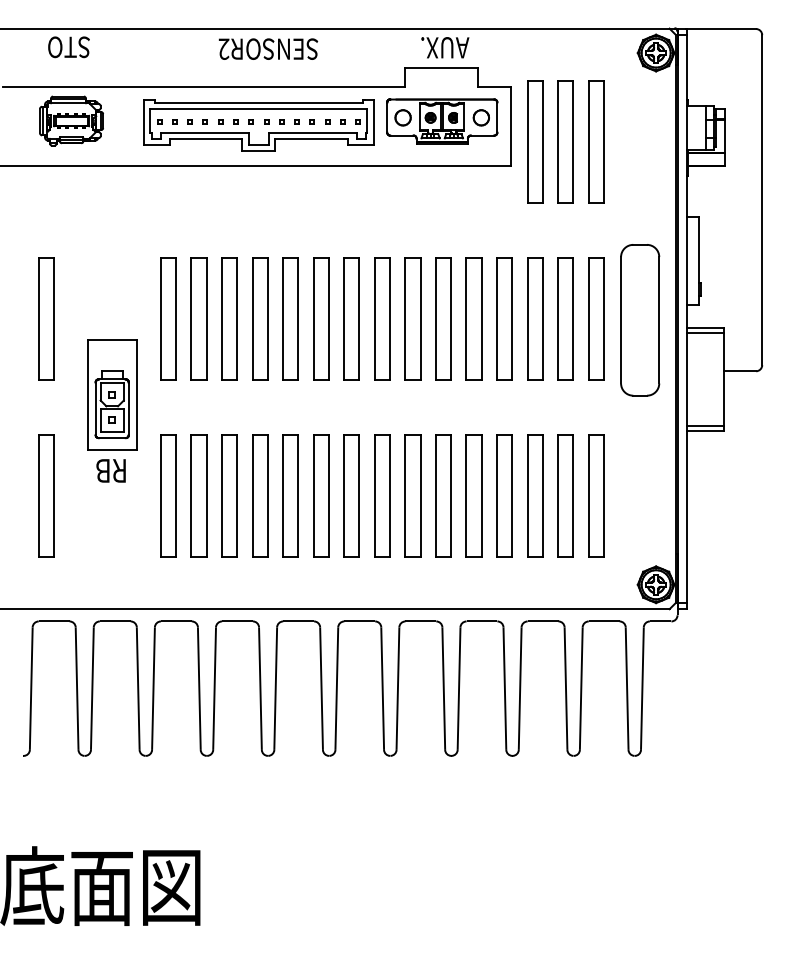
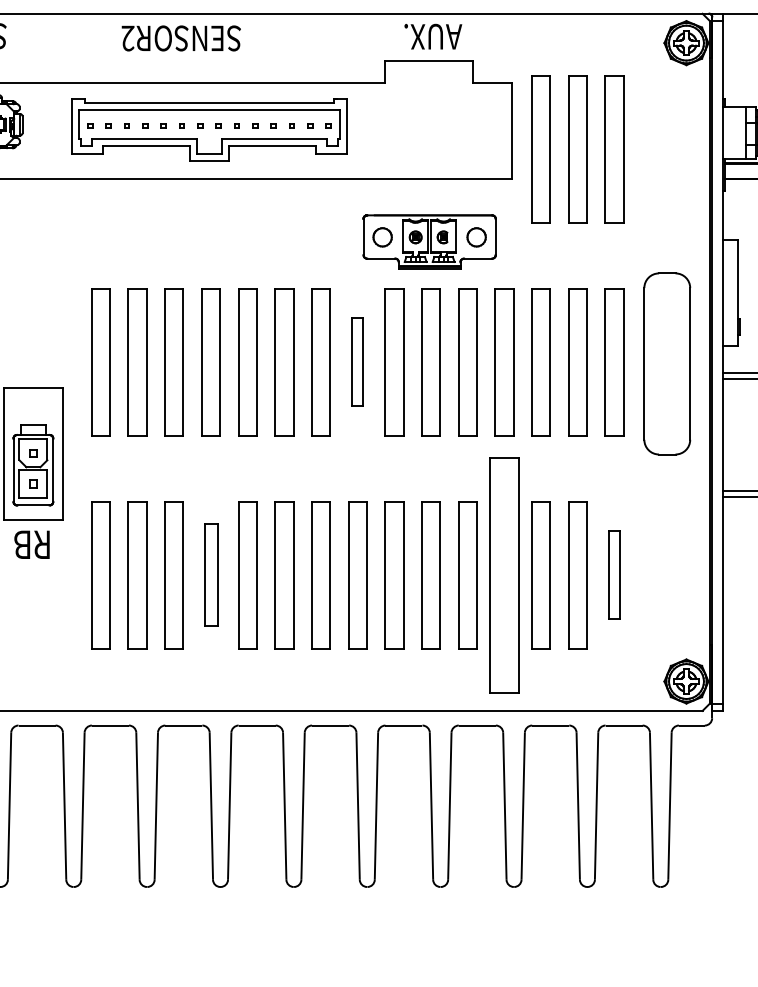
text: (268, 48) -> (181, 37), moved
part: (442, 121) -> (429, 241), moved
part: (382, 318) -> (357, 361), size x0.6
part: (260, 495) -> (211, 574), size x0.7
part: (504, 495) -> (504, 574), size x1.6
part: (596, 495) -> (614, 574), size x0.6

